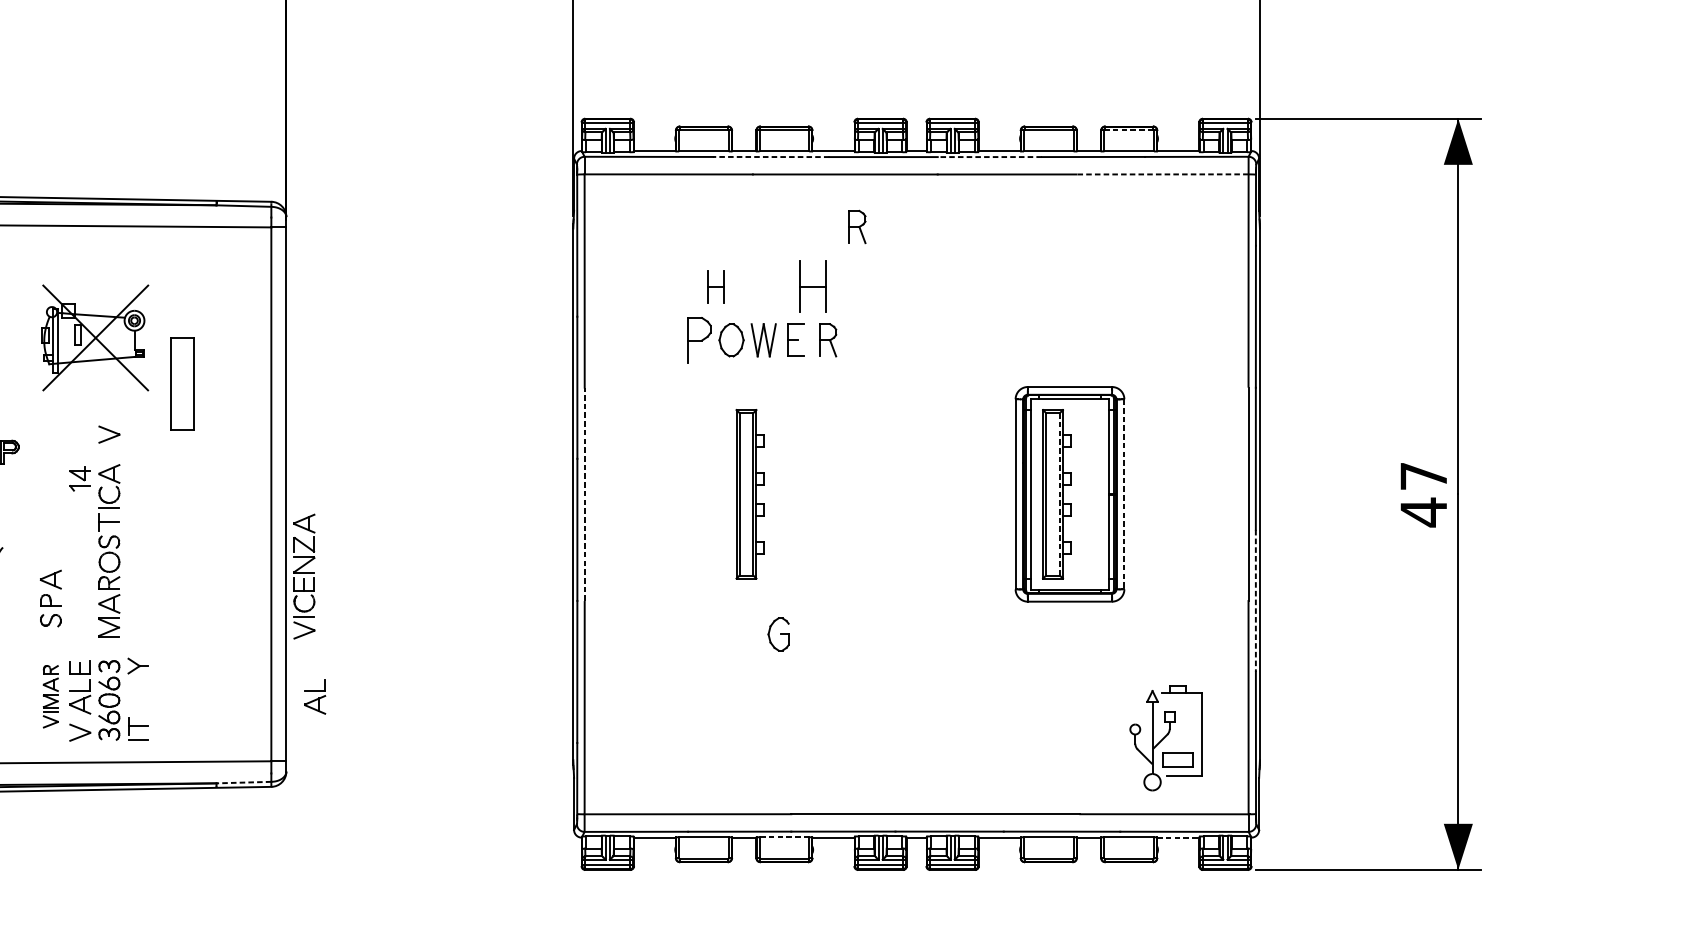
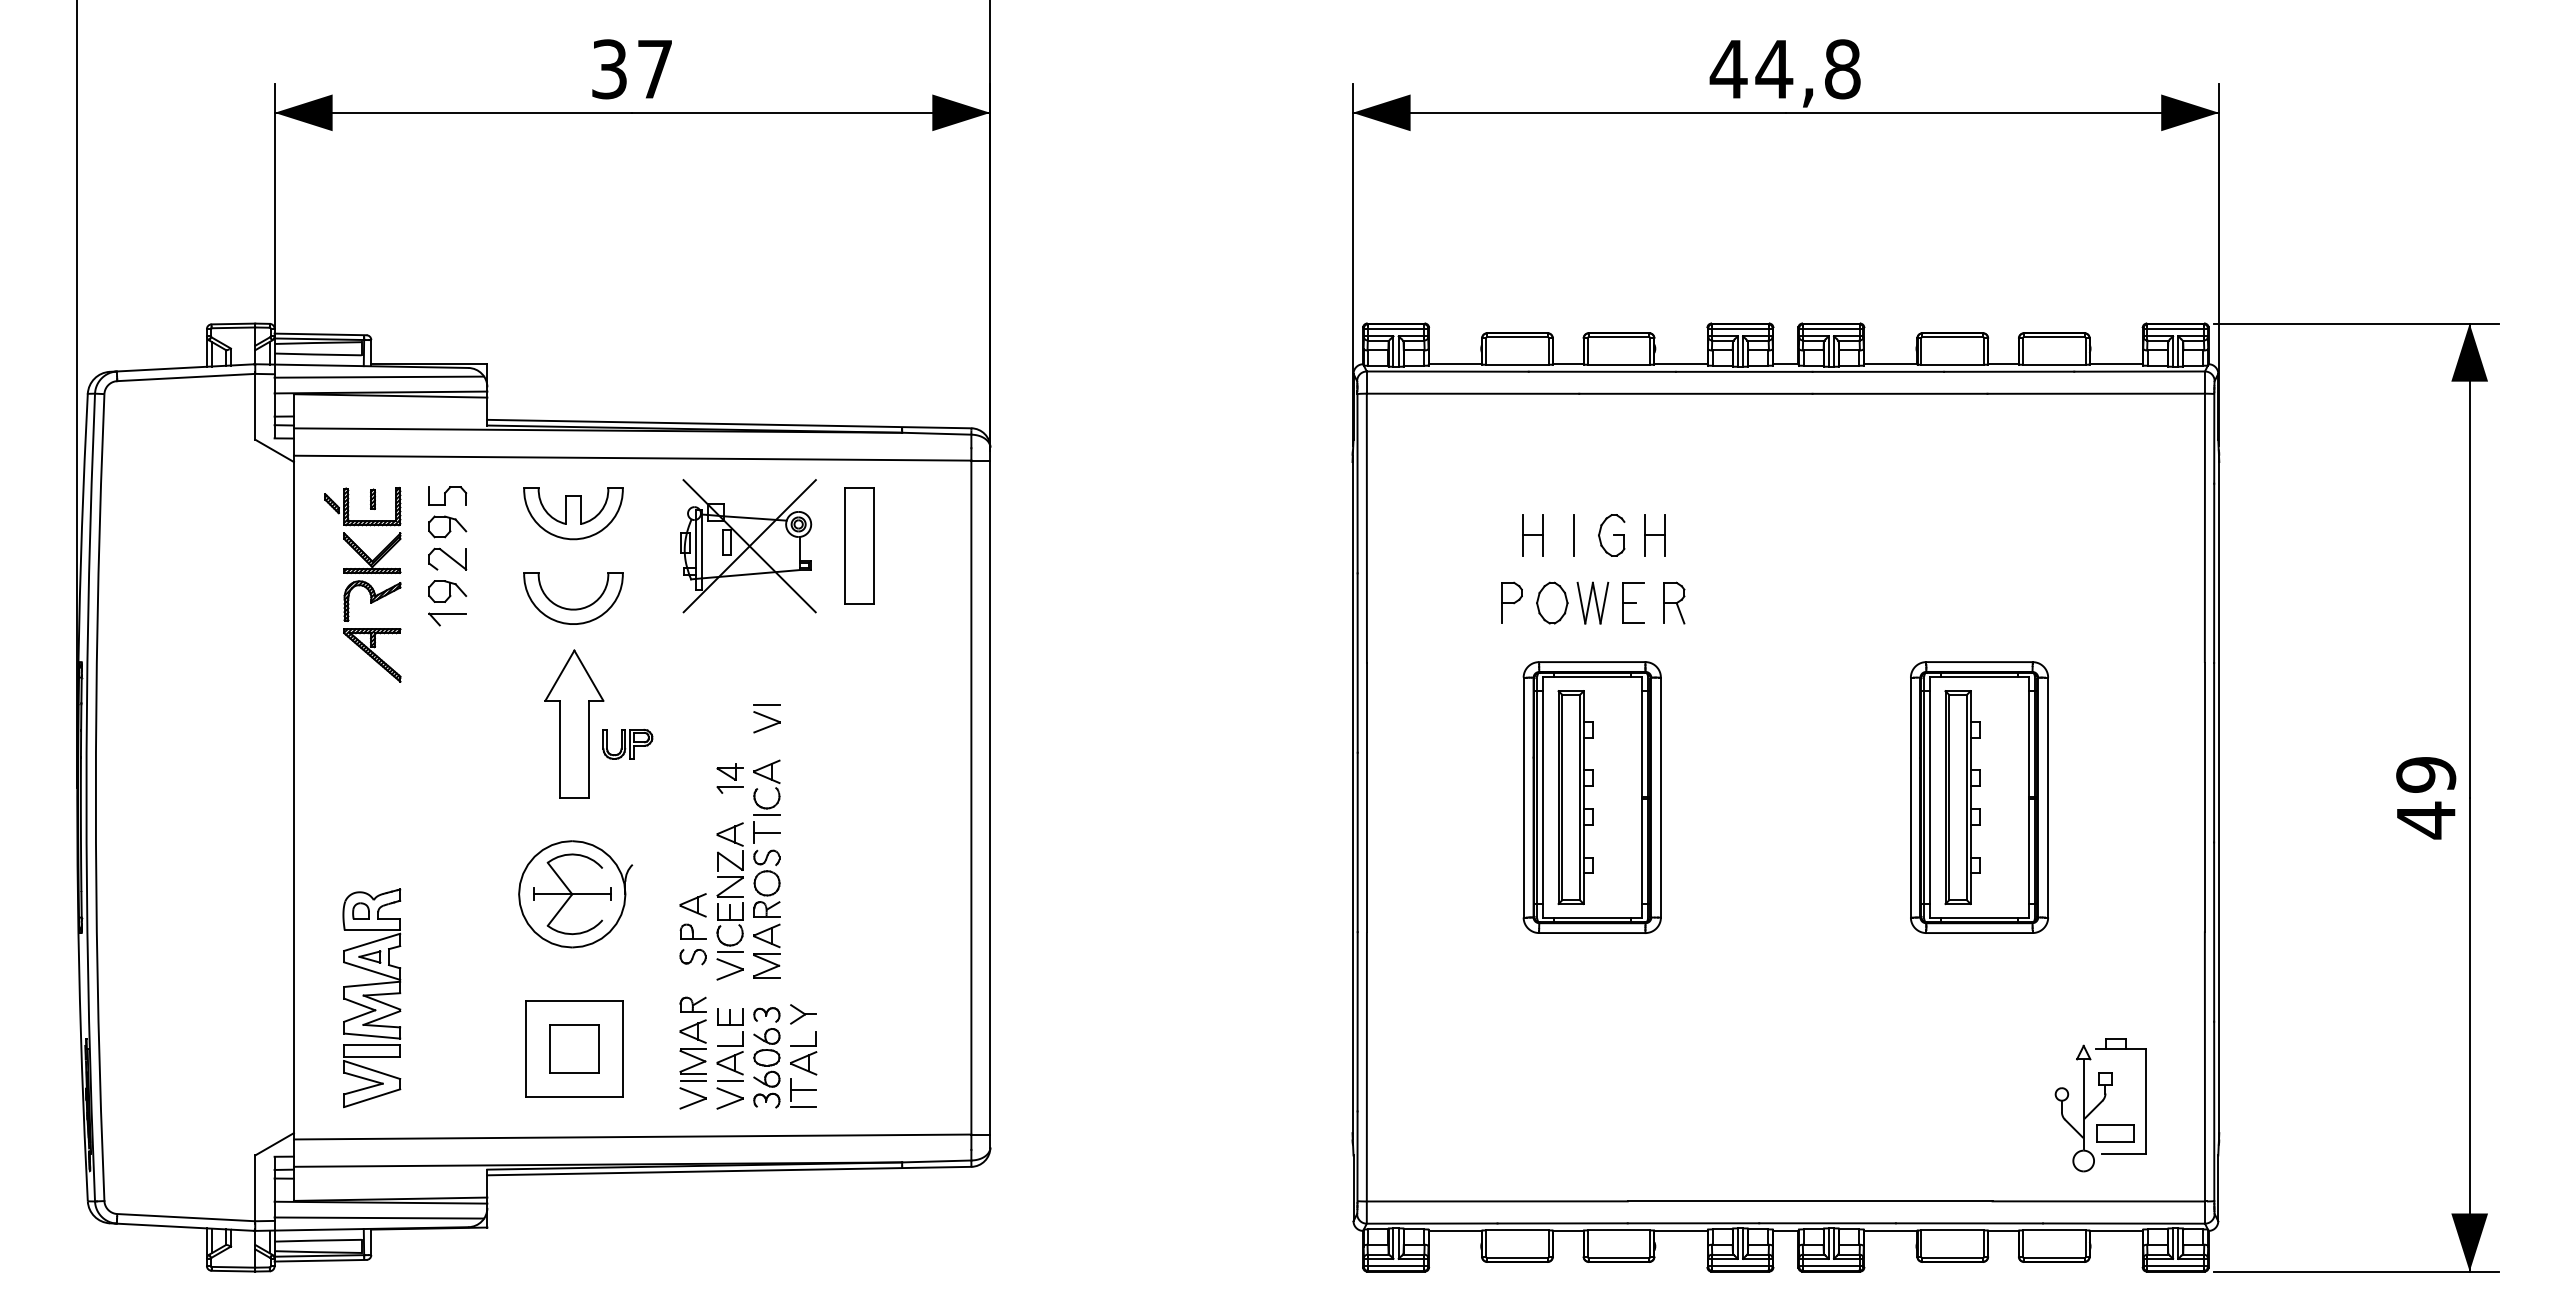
line: (1128, 129) -> (2053, 337), dashed -> solid
line: (771, 156) -> (1602, 371), dashed -> solid
line: (989, 156) -> (1878, 371), dashed -> solid
line: (1162, 174) -> (2096, 393), dashed -> solid
part: (857, 226) -> (1711, 459), removed
line: (748, 286) -> (1573, 535), added
part: (812, 286) -> (1654, 535), size x0.62
part: (94, 338) -> (748, 546), moved
part: (699, 339) -> (1511, 602), size x0.71
part: (182, 383) -> (859, 545), moved
line: (109, 421) -> (766, 705), added
text: (1424, 476) -> (2426, 774), 47 -> 49
line: (584, 494) -> (1366, 797), dashed -> solid
part: (762, 494) -> (1591, 797), added
line: (1059, 494) -> (1966, 797), dashed -> solid
line: (1124, 494) -> (2048, 797), dashed -> solid
part: (303, 576) -> (729, 901), moved
line: (1256, 601) -> (2214, 932), dashed -> solid
part: (778, 634) -> (1611, 535), moved
part: (50, 696) -> (692, 1052), size x1.43
part: (315, 697) -> (803, 1053), moved
line: (79, 719) -> (729, 1081), added
line: (243, 782) -> (936, 1161), dashed -> solid
line: (784, 837) -> (1618, 1230), dashed -> solid
line: (1178, 837) -> (2116, 1230), dashed -> solid

